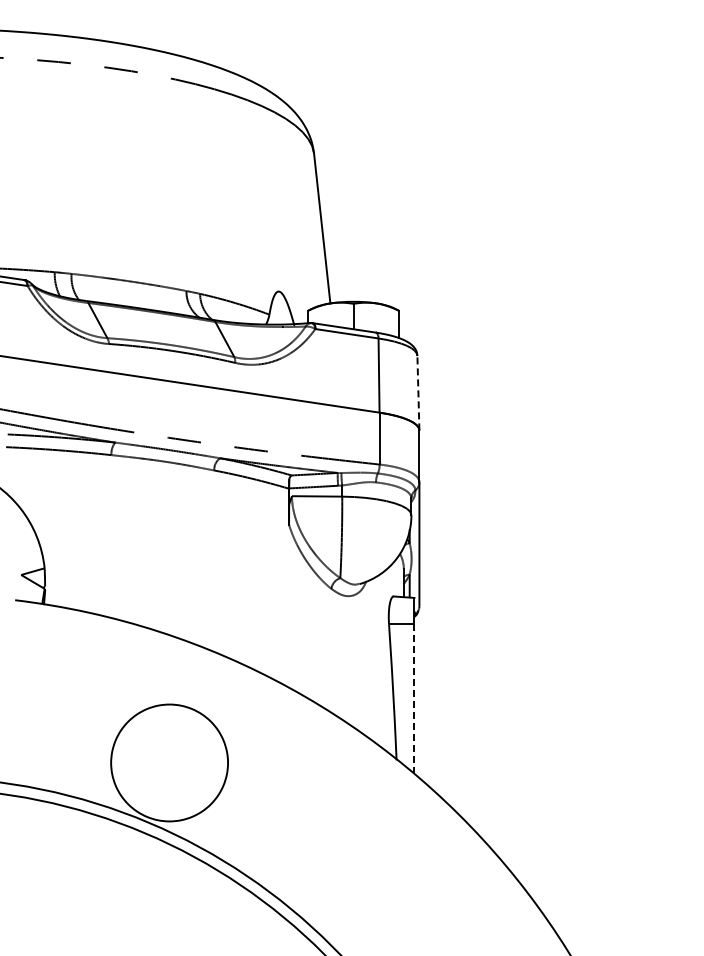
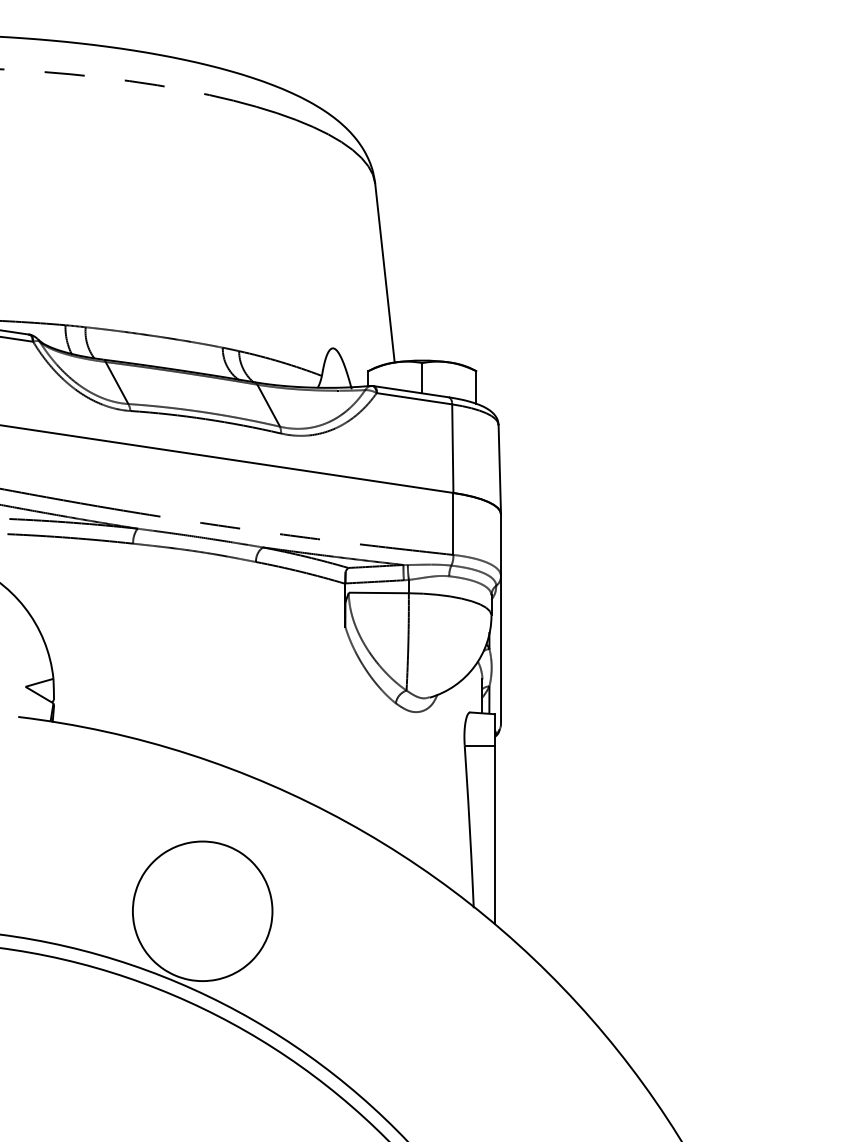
line: (418, 392) -> (499, 468), dashed -> solid
line: (414, 698) -> (495, 834), dashed -> solid

